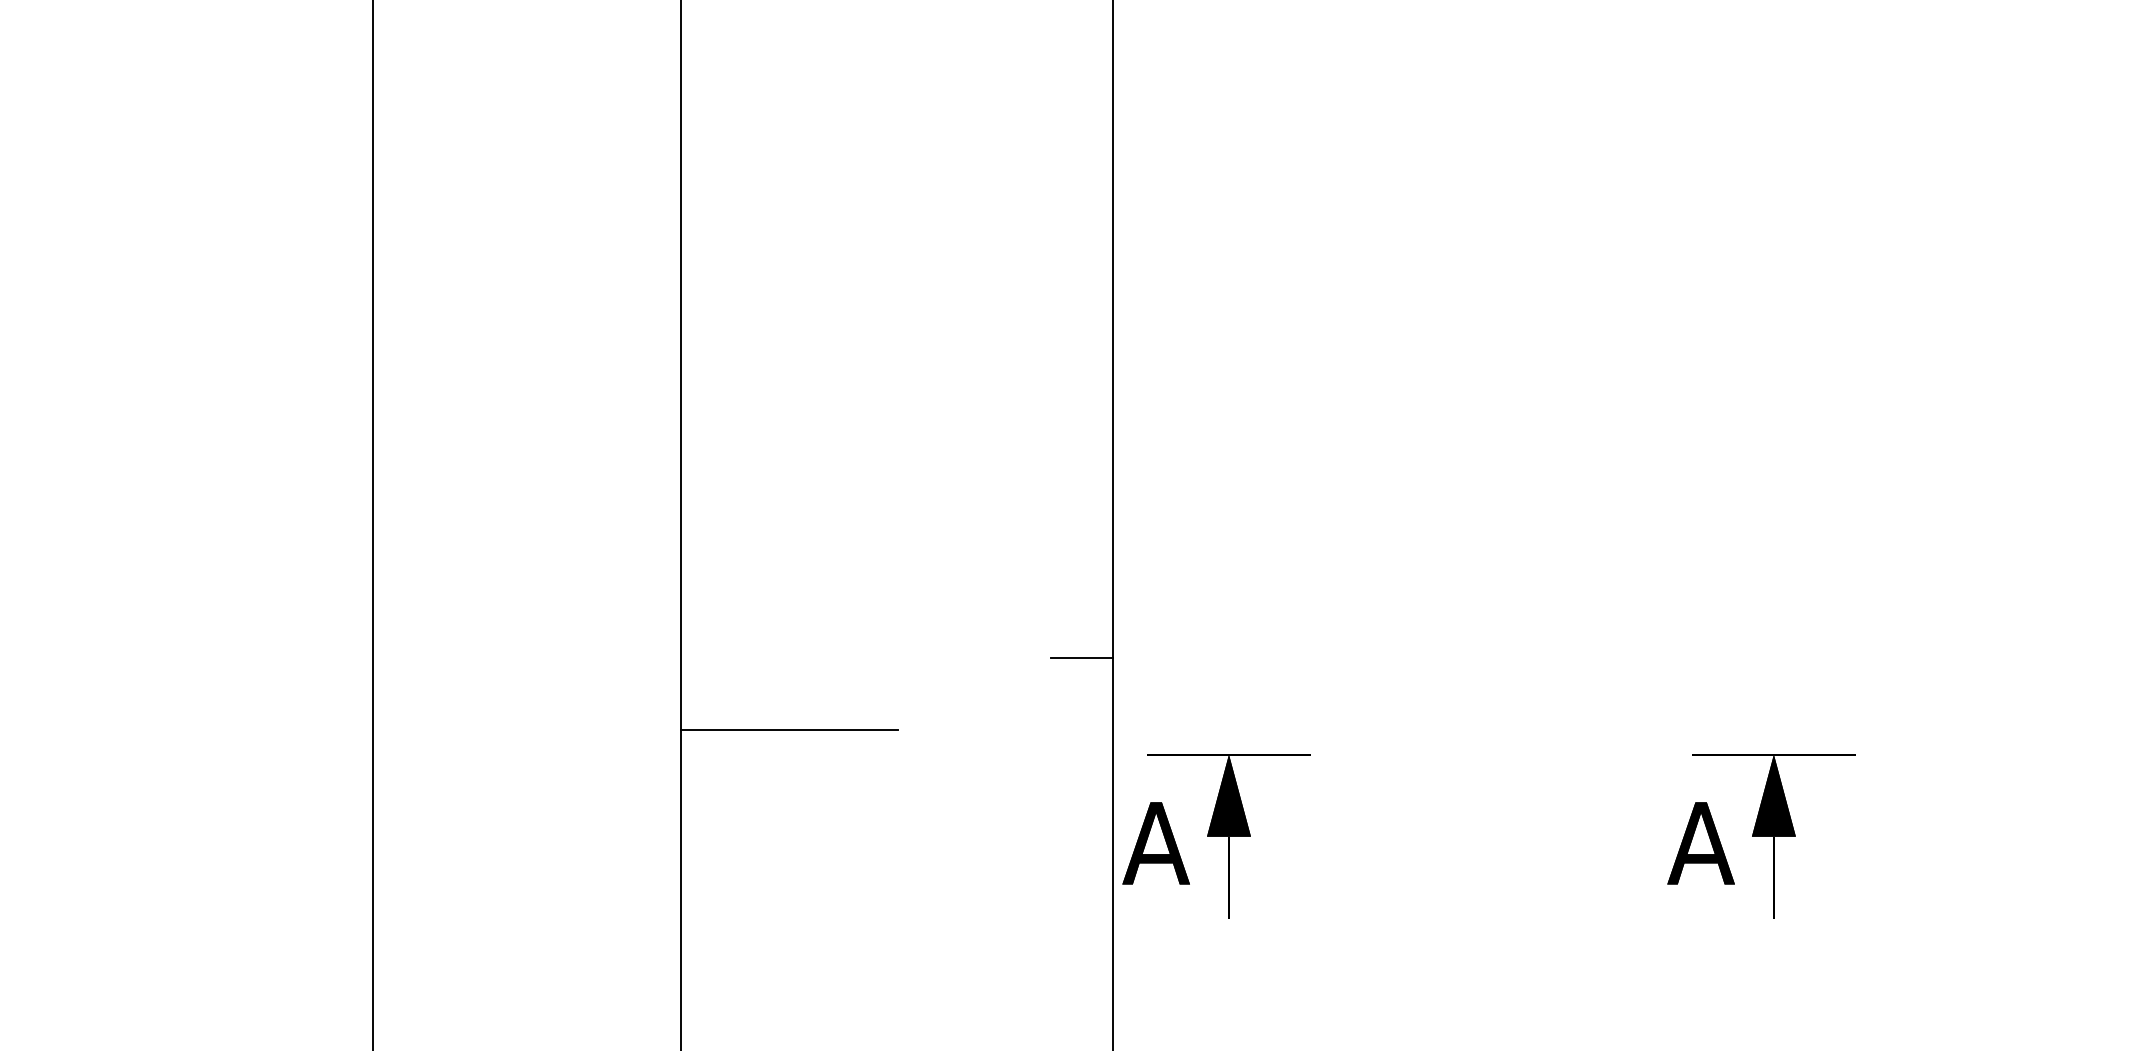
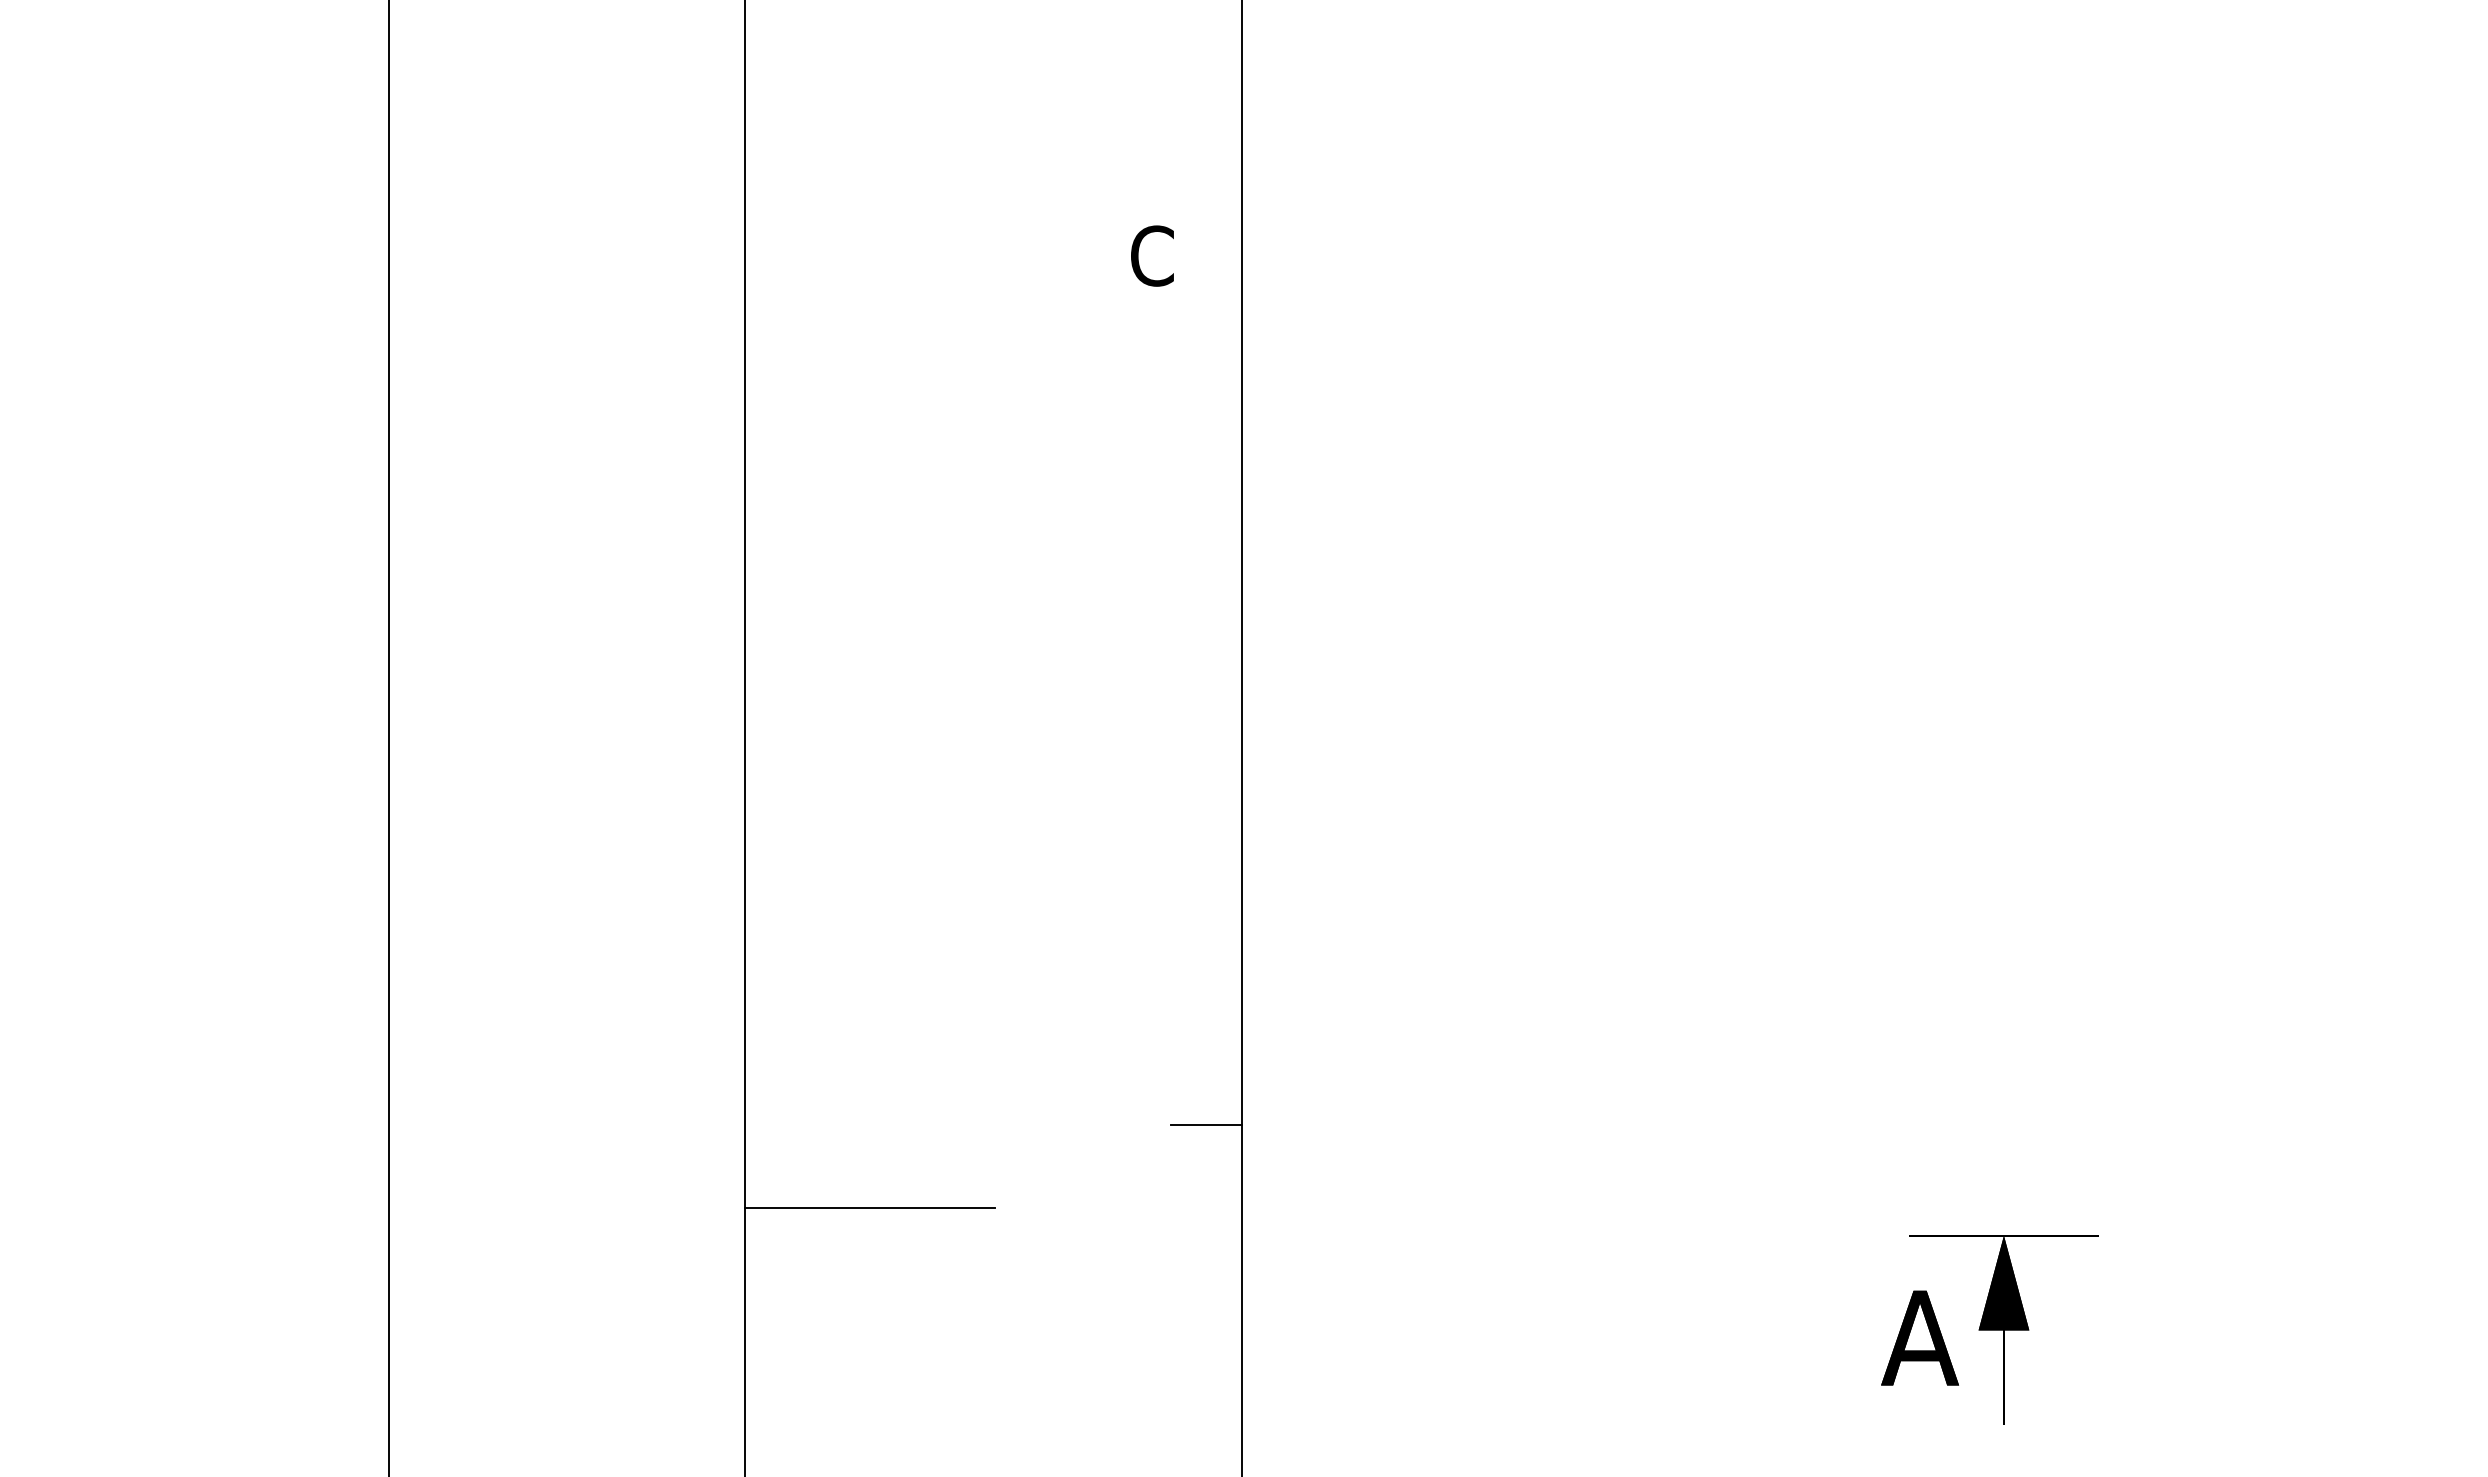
part: (1216, 835) -> (1361, 1329), removed

